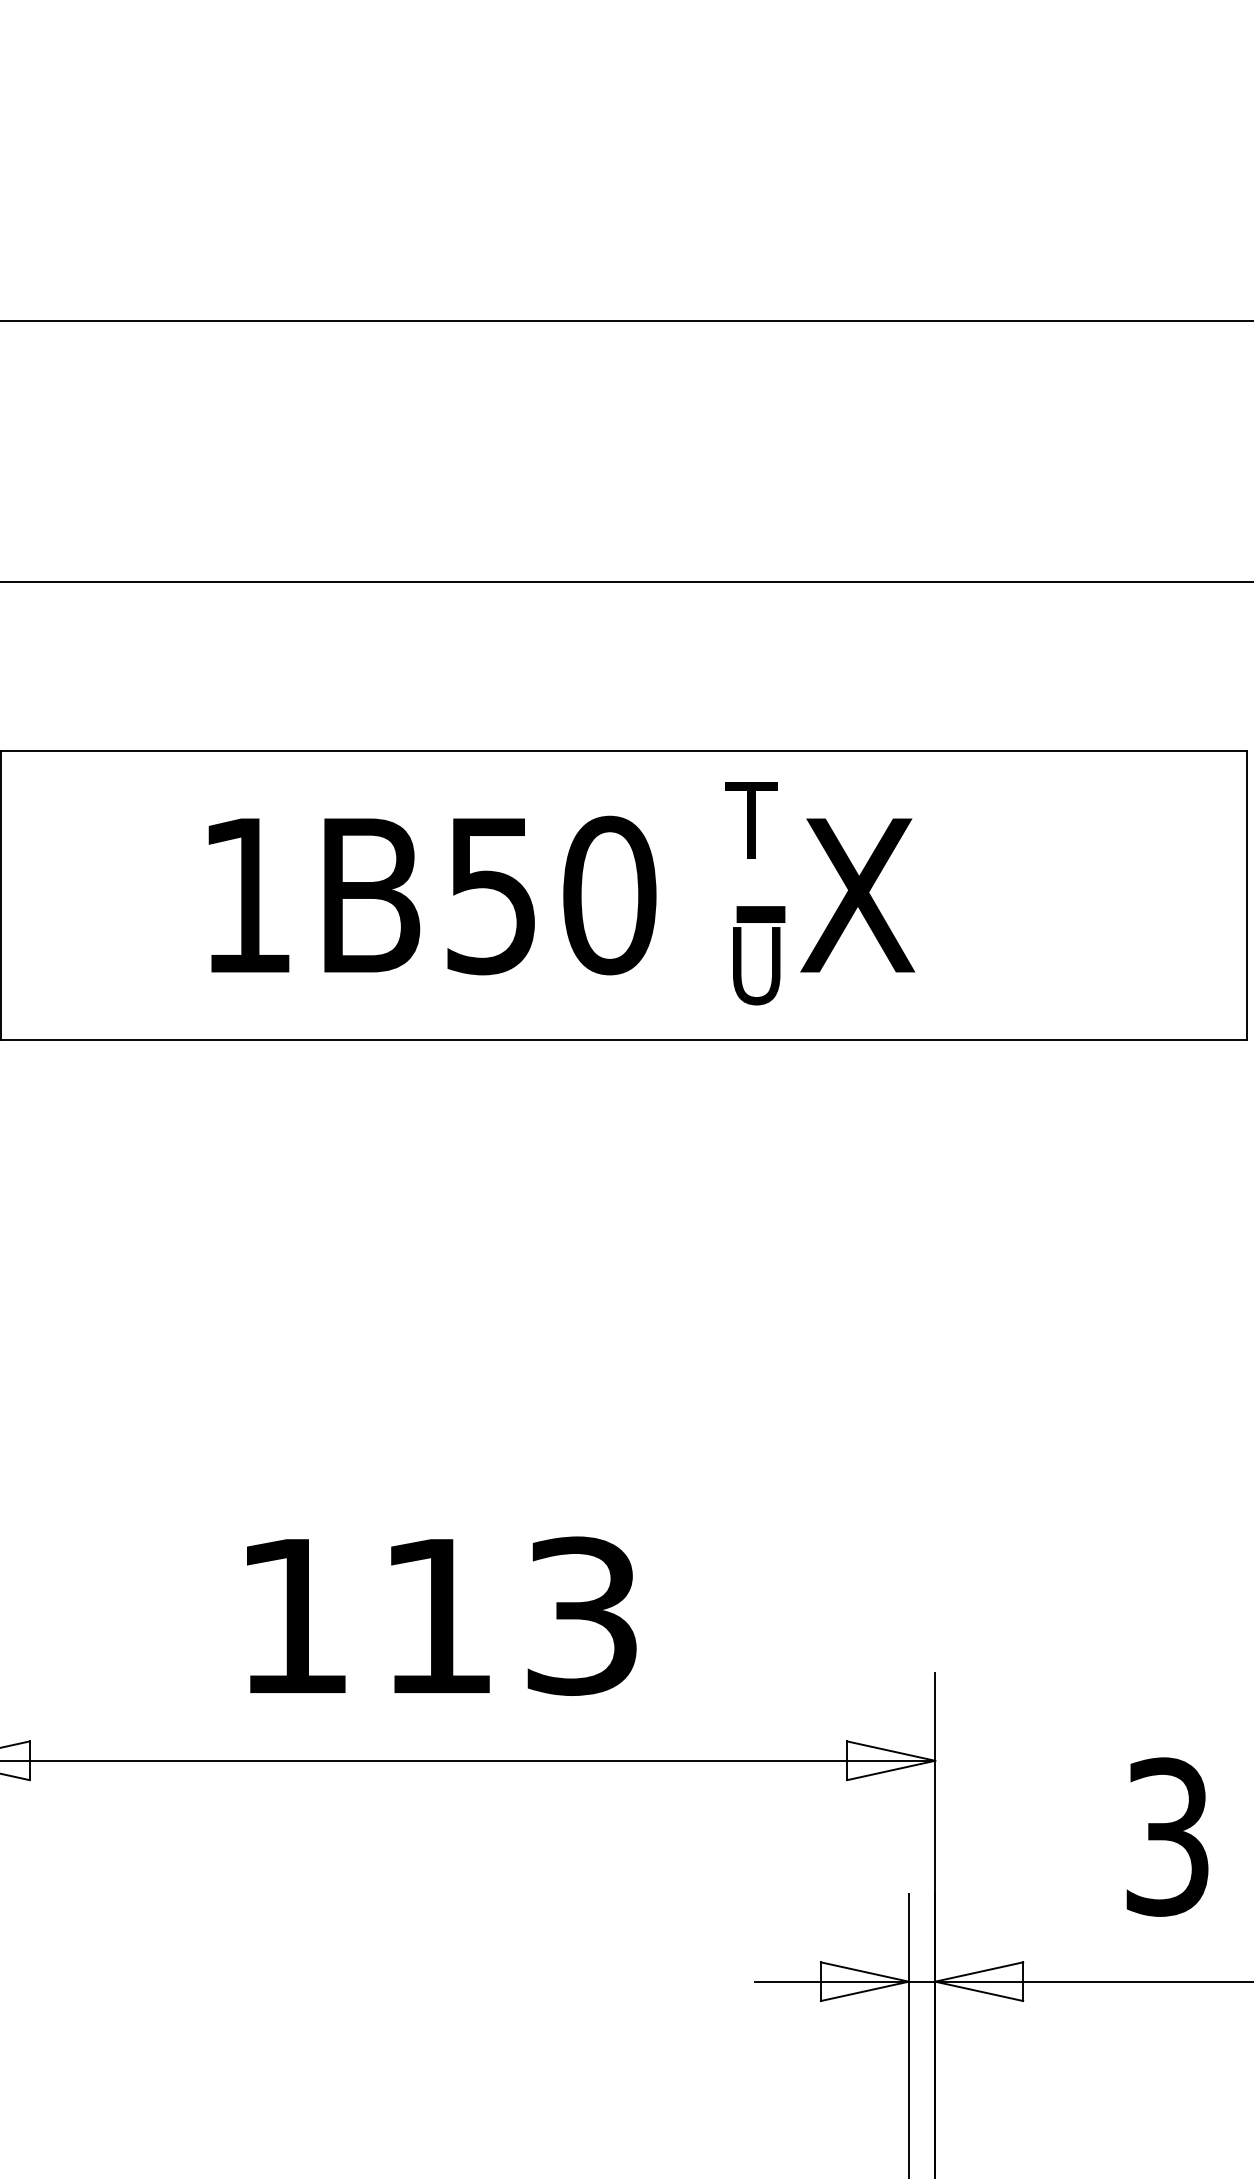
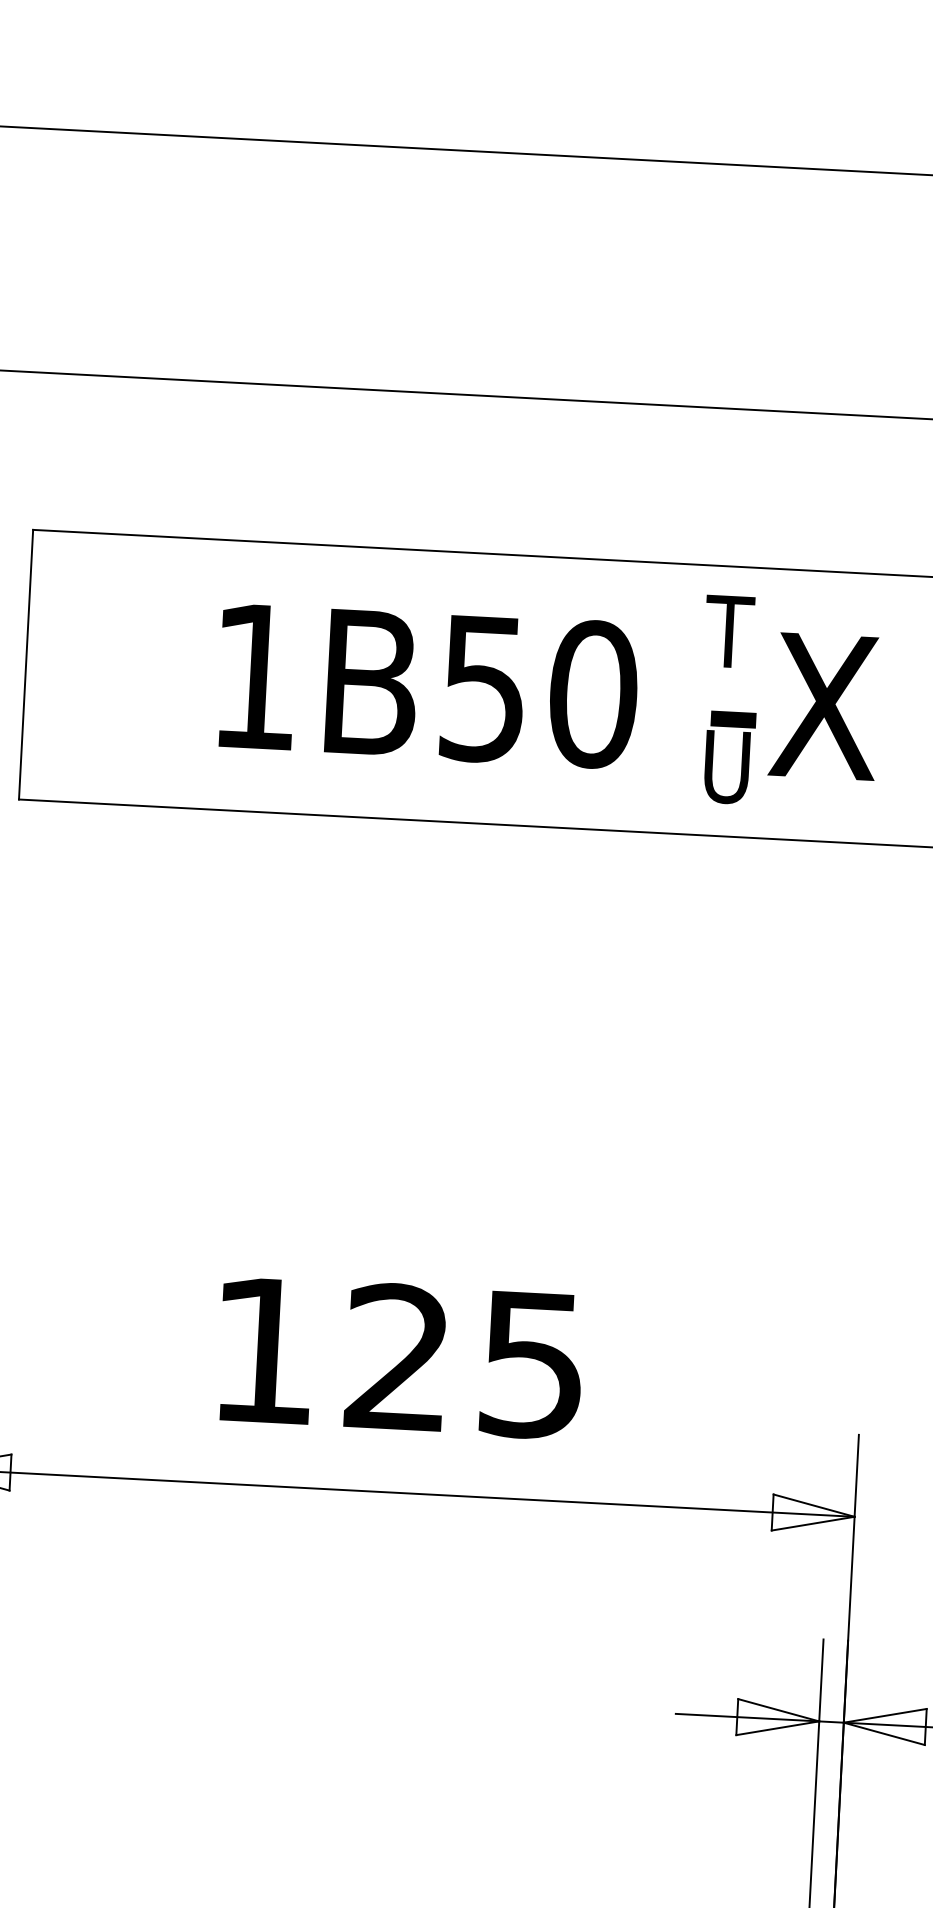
text: (509, 1615) -> (464, 1360), 113 -> 125

